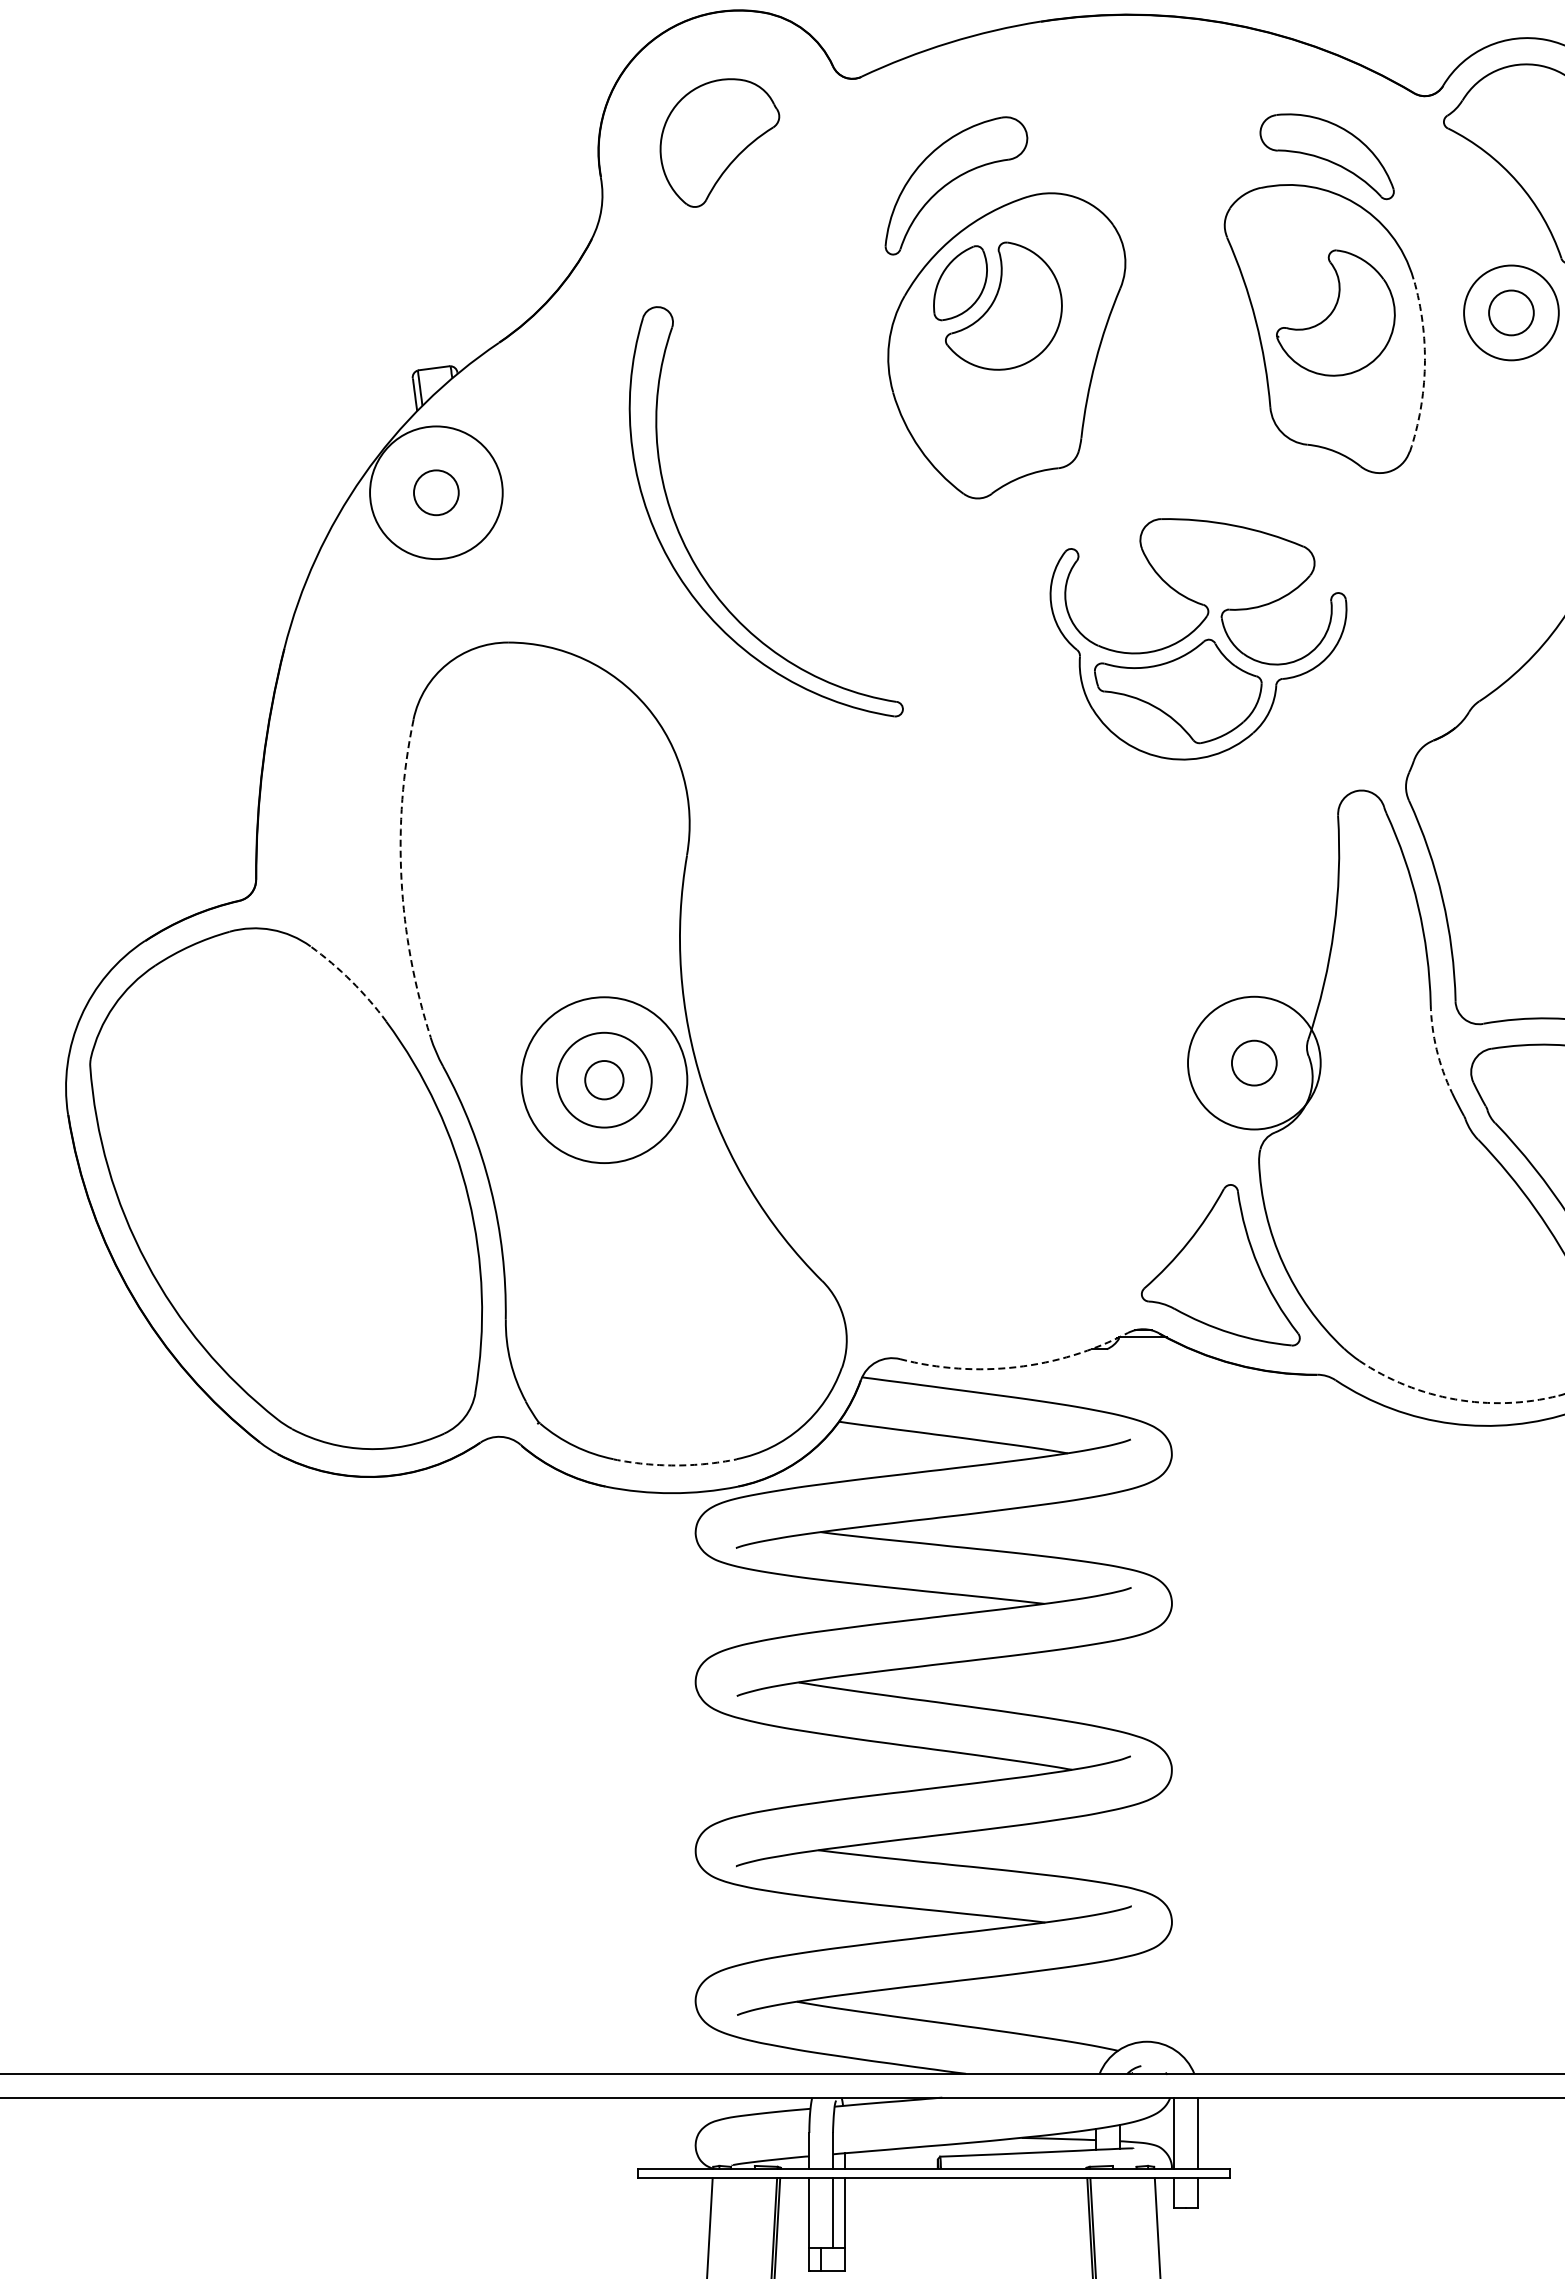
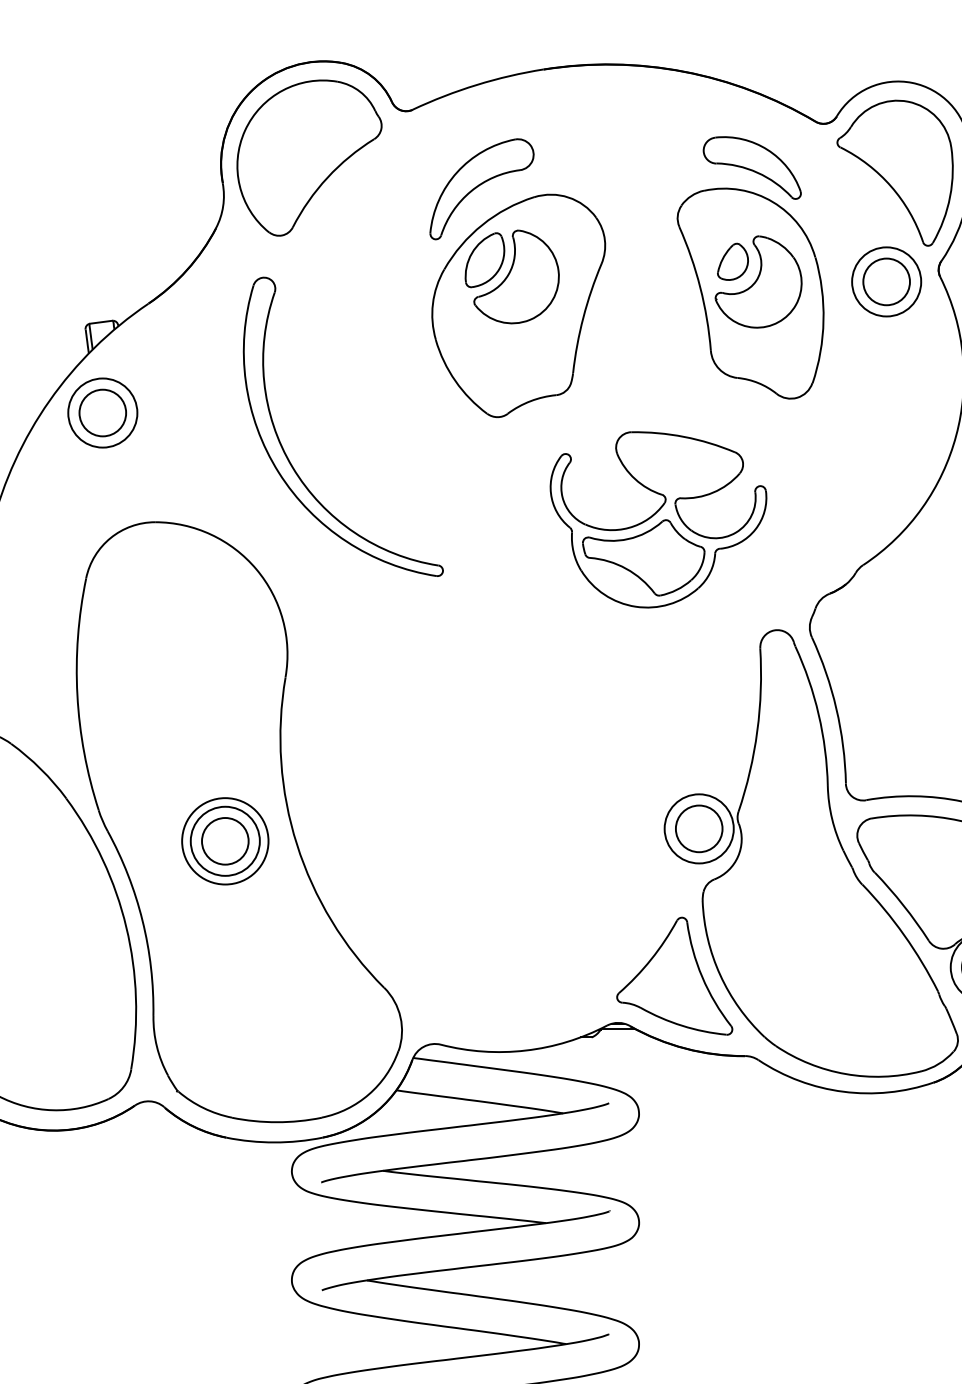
part: (719, 142) -> (309, 157), size x1.67
part: (1300, 285) -> (732, 261), added
circle: (1511, 312) -> (886, 281), size x1.43
arc: (1424, 366) -> (823, 320), dashed -> solid
circle: (436, 492) -> (102, 412), size x0.71
circle: (436, 492) -> (102, 412), size x1.43
arc: (401, 879) -> (77, 694), dashed -> solid
arc: (351, 981) -> (40, 769), dashed -> solid
arc: (1436, 1049) -> (832, 818), dashed -> solid
circle: (1253, 1062) -> (698, 828), size x0.71
circle: (1254, 1063) -> (699, 829), size x1.43
circle: (604, 1079) -> (225, 840), size x0.71
circle: (604, 1080) -> (225, 841), size x1.67
arc: (1016, 1367) -> (525, 1050), dashed -> solid
arc: (1455, 1399) -> (845, 1074), dashed -> solid
arc: (675, 1465) -> (277, 1122), dashed -> solid

